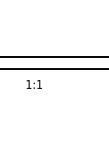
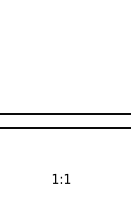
text: (34, 84) -> (61, 178), moved

